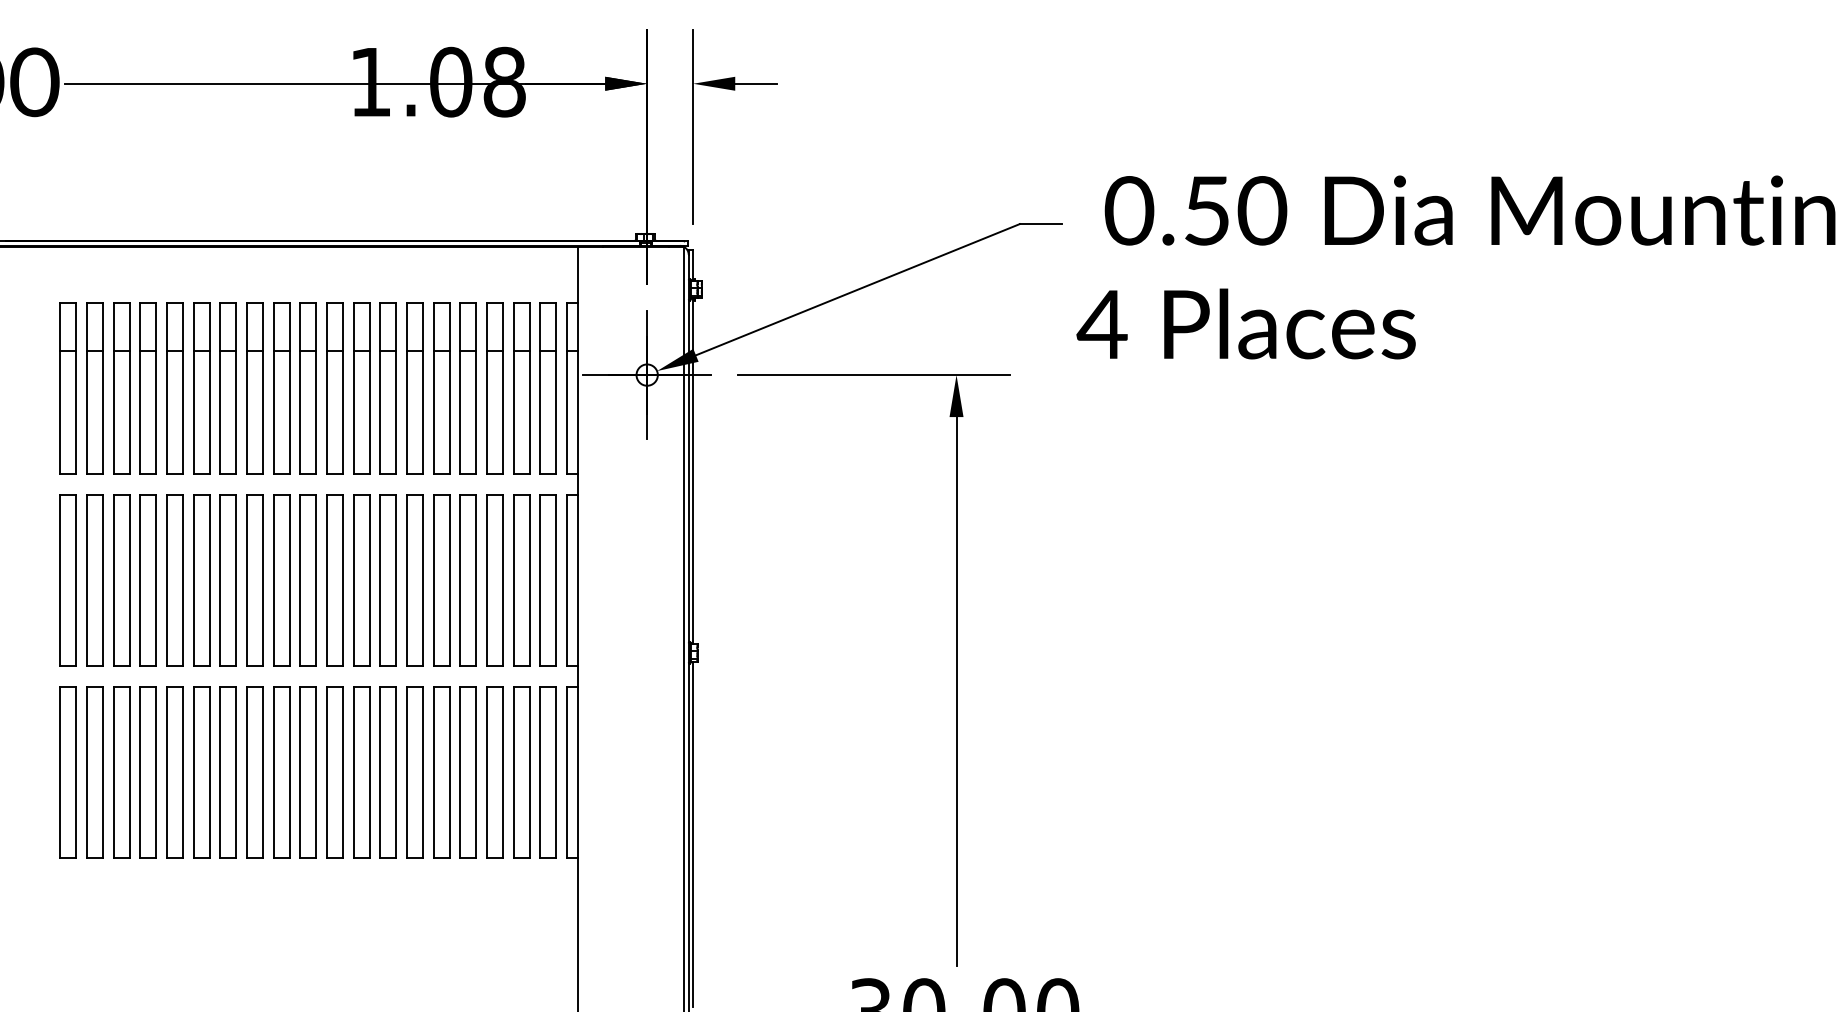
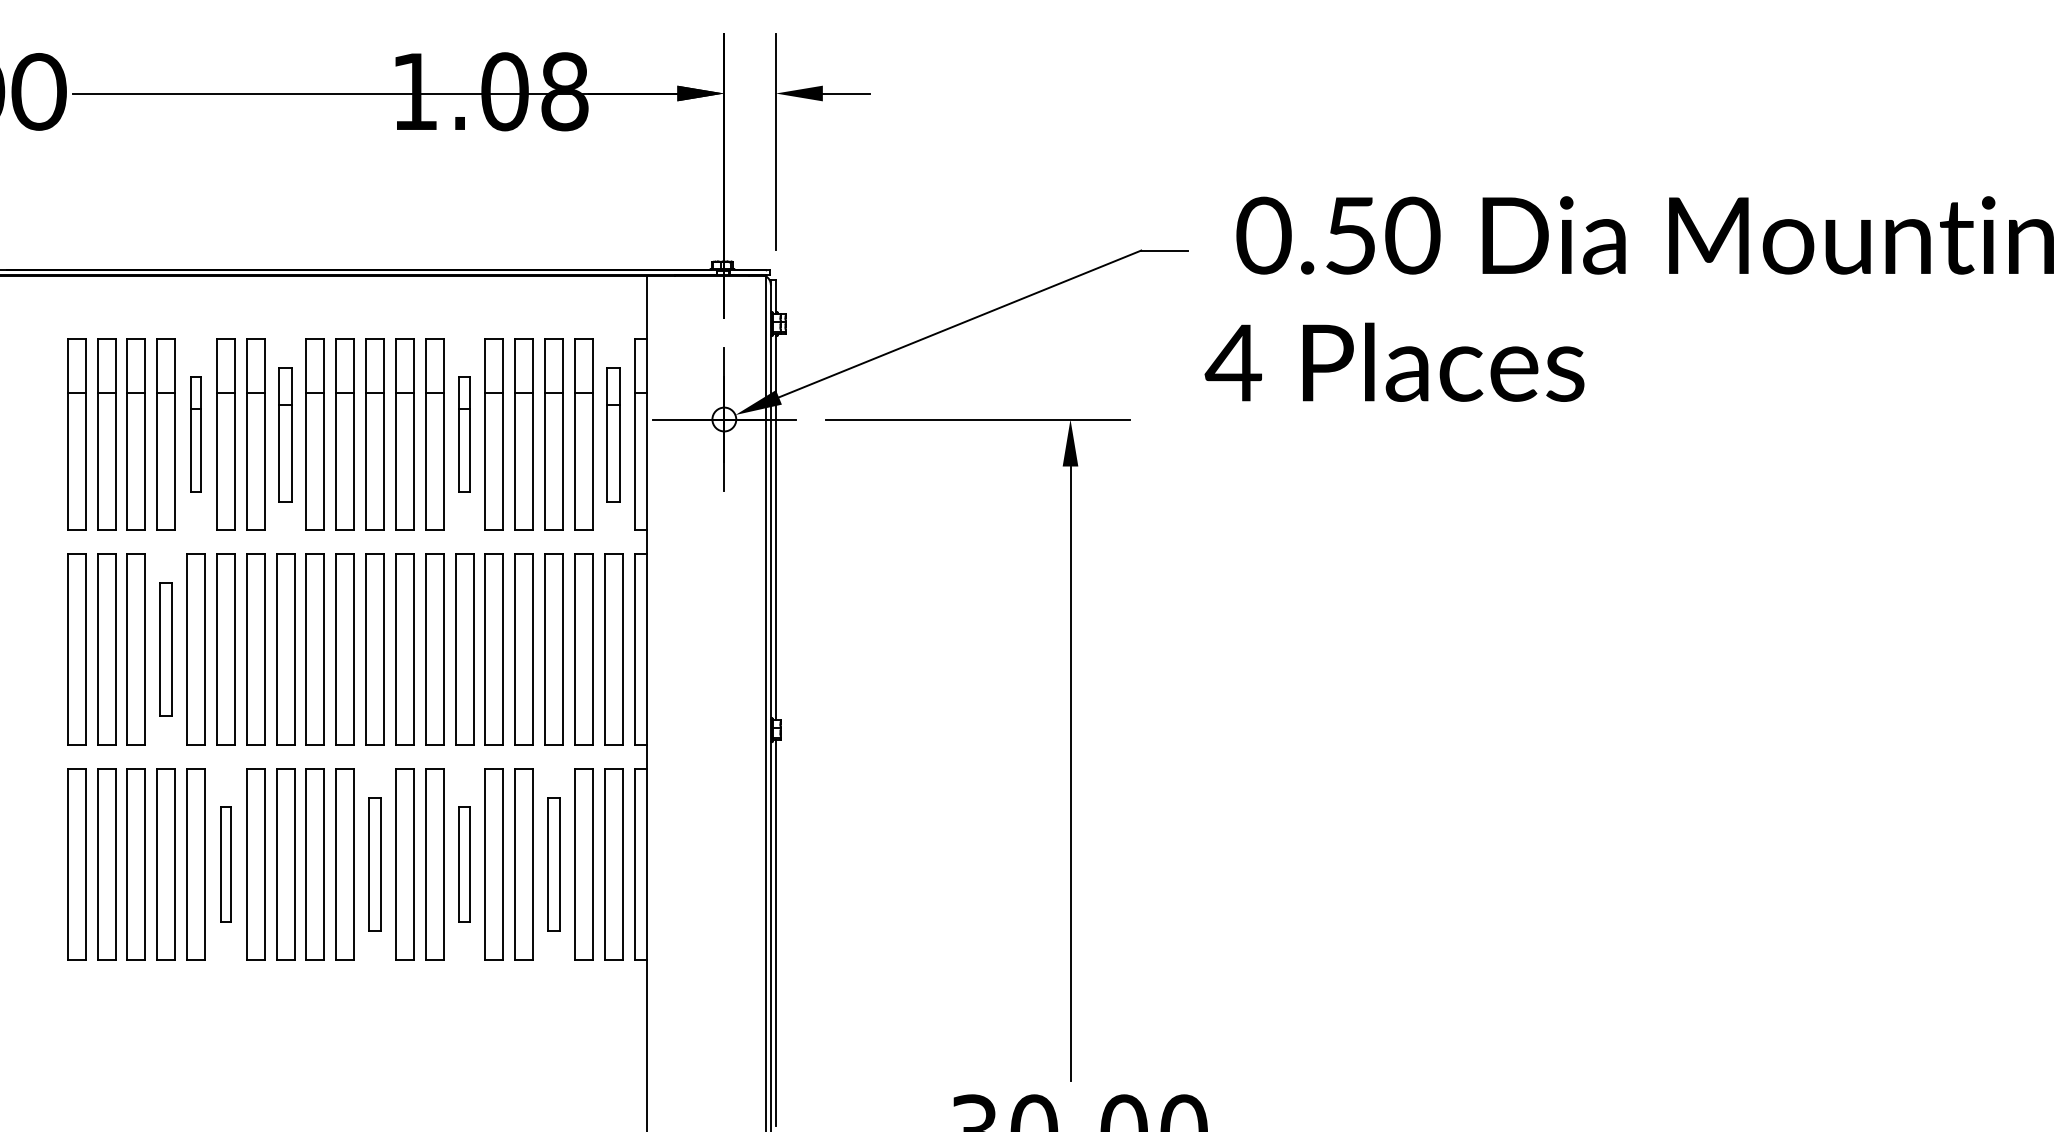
part: (174, 388) -> (195, 434), size x0.6
part: (254, 388) -> (284, 434), size x0.7
part: (414, 388) -> (463, 434), size x0.6
part: (547, 388) -> (612, 434), size x0.7
part: (147, 580) -> (165, 649), size x0.7
part: (201, 772) -> (225, 864), size x0.6
part: (334, 772) -> (374, 864), size x0.7
part: (414, 772) -> (463, 864), size x0.6
part: (494, 772) -> (553, 864), size x0.7

